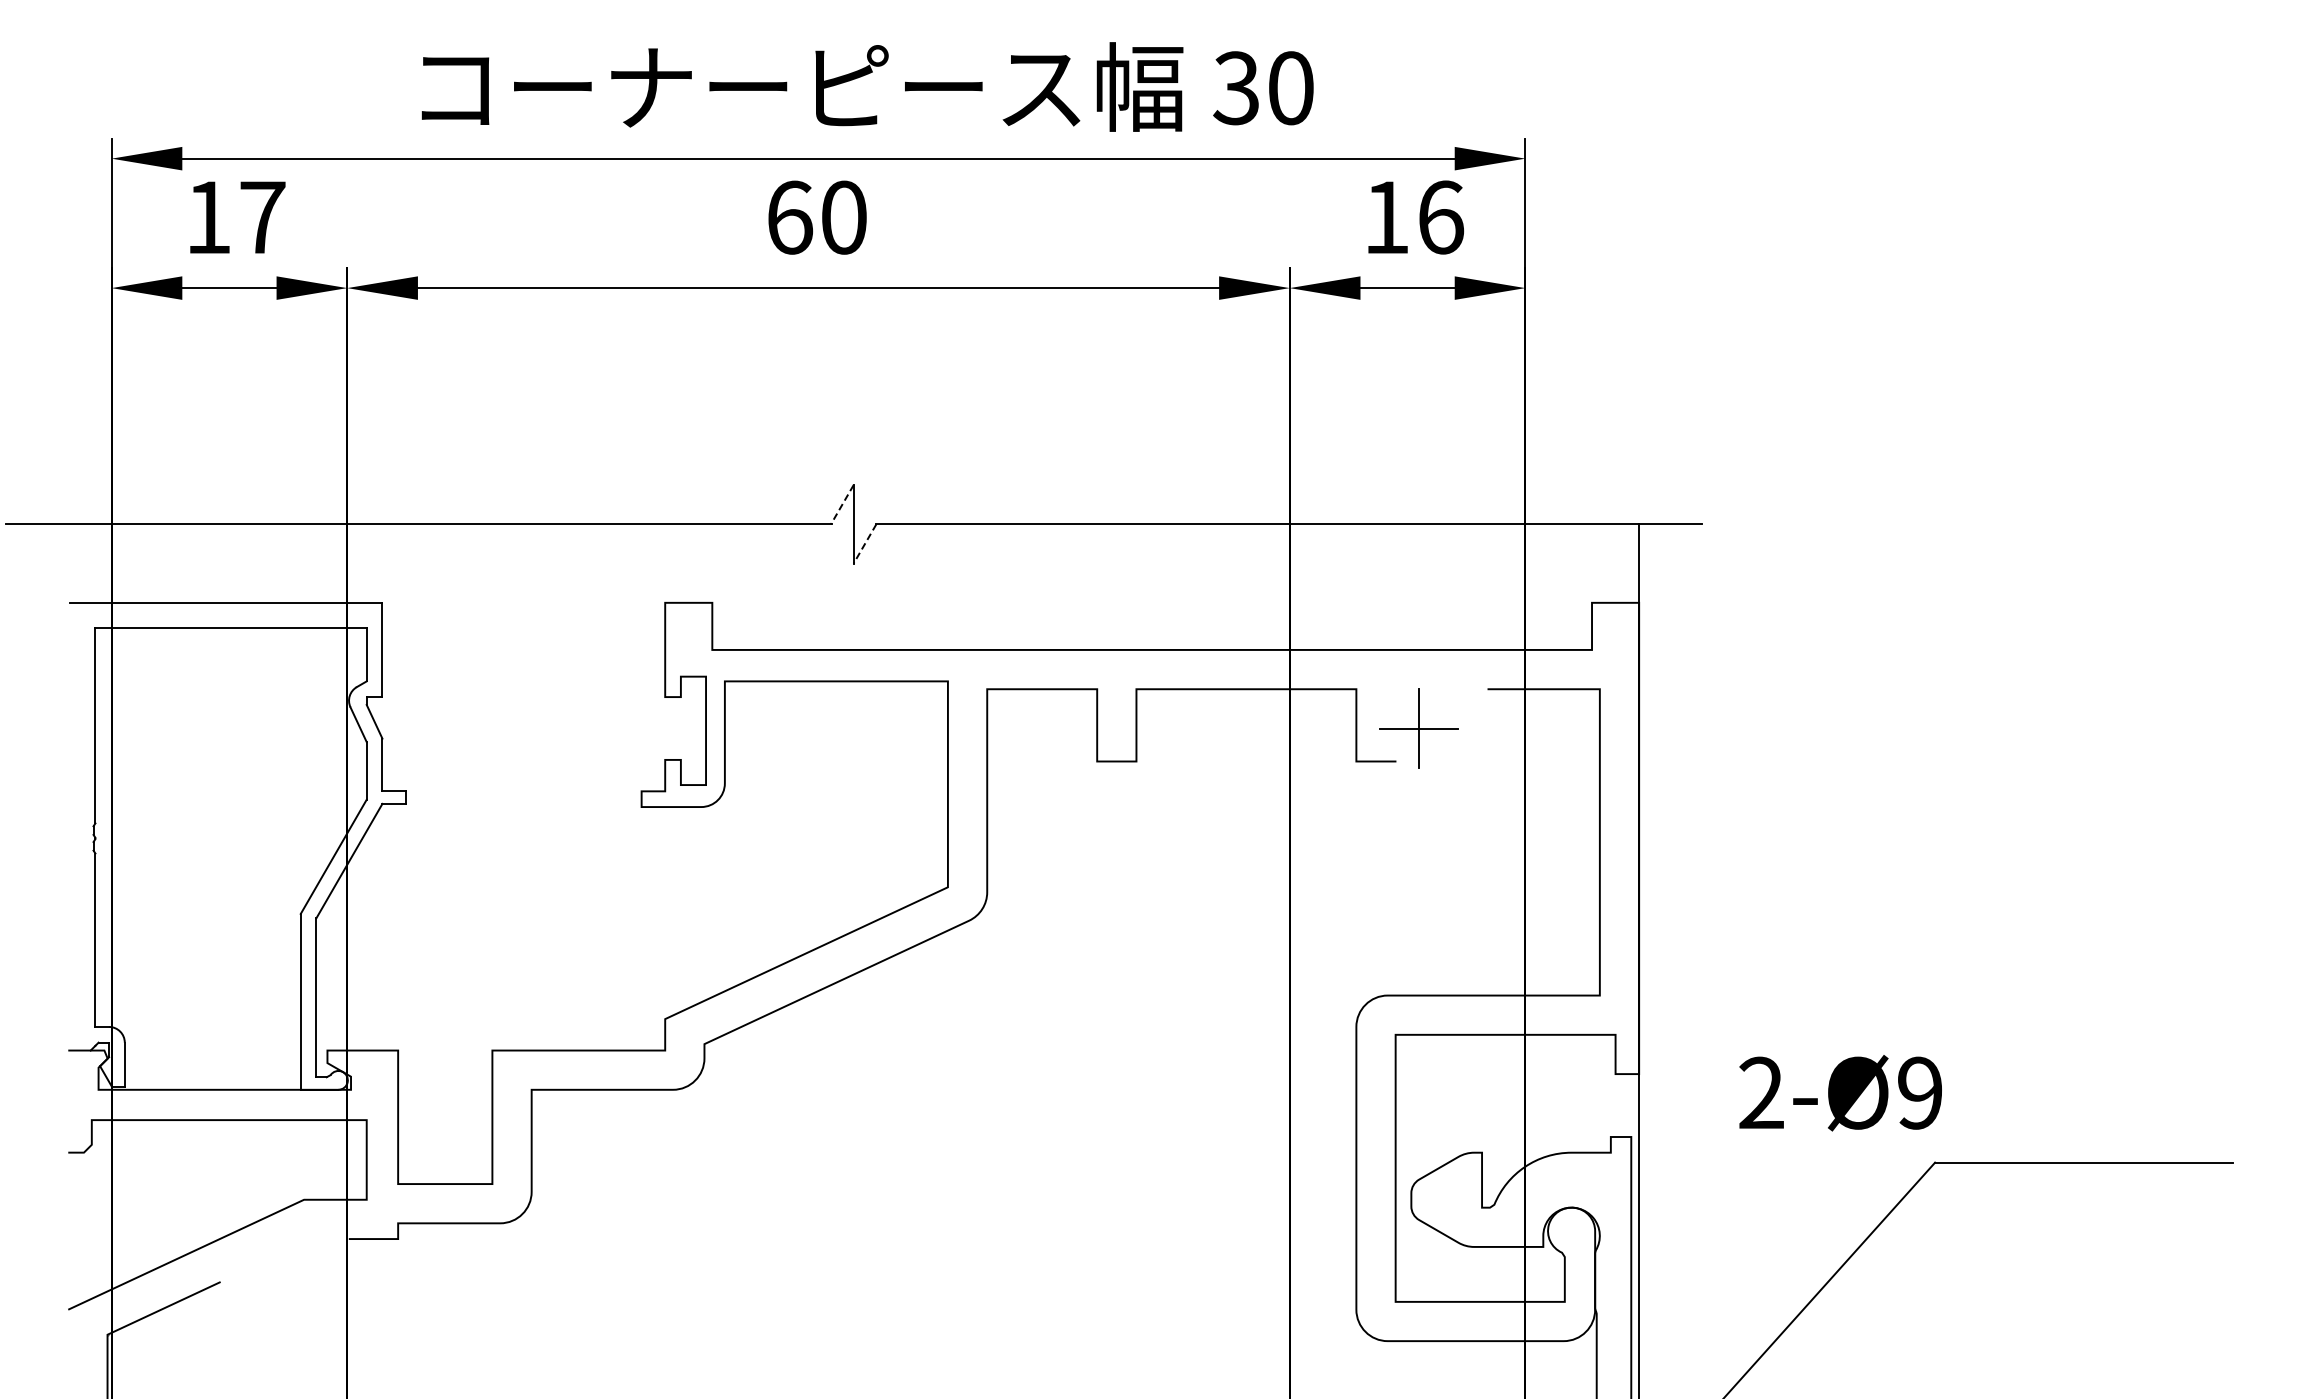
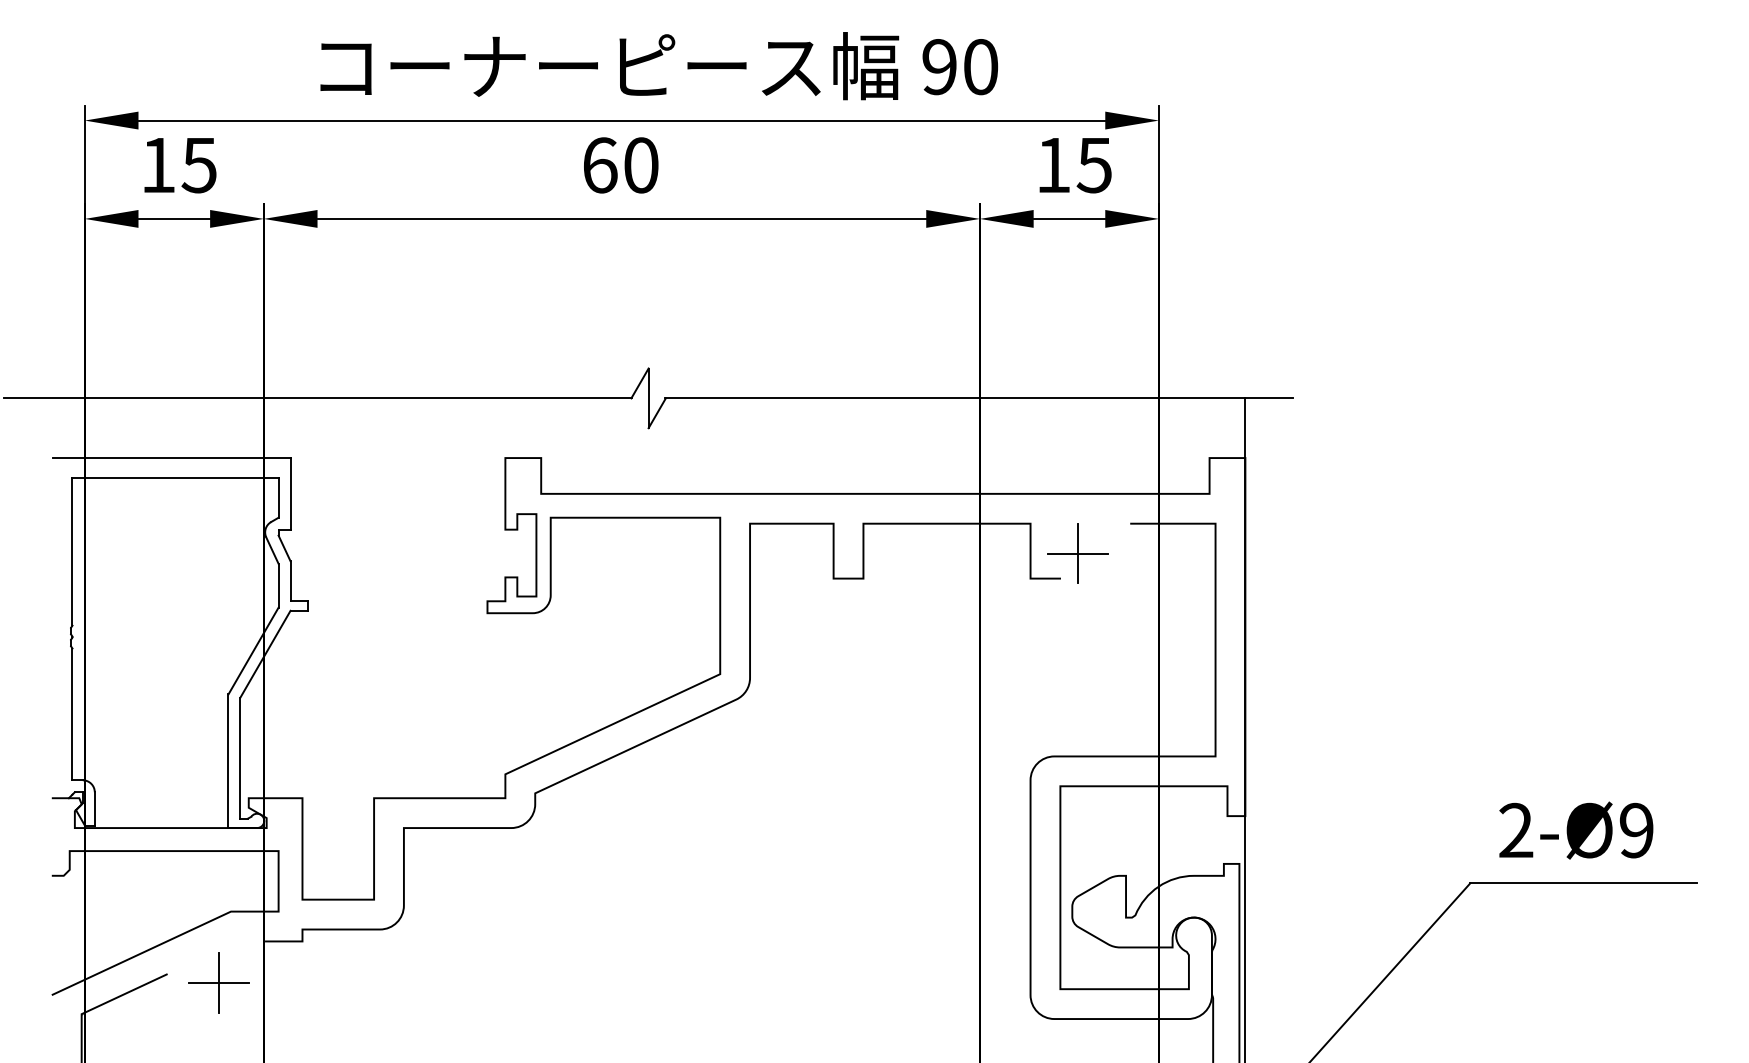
text: (1235, 88) -> (938, 67), 30 -> 90
text: (261, 217) -> (198, 165), 17 -> 15
text: (1440, 217) -> (1094, 165), 16 -> 15
line: (842, 504) -> (640, 383), dashed -> solid
line: (865, 543) -> (657, 412), dashed -> solid
text: (1840, 1093) -> (1576, 830), moved
part: (287, 1293) -> (218, 982), added

